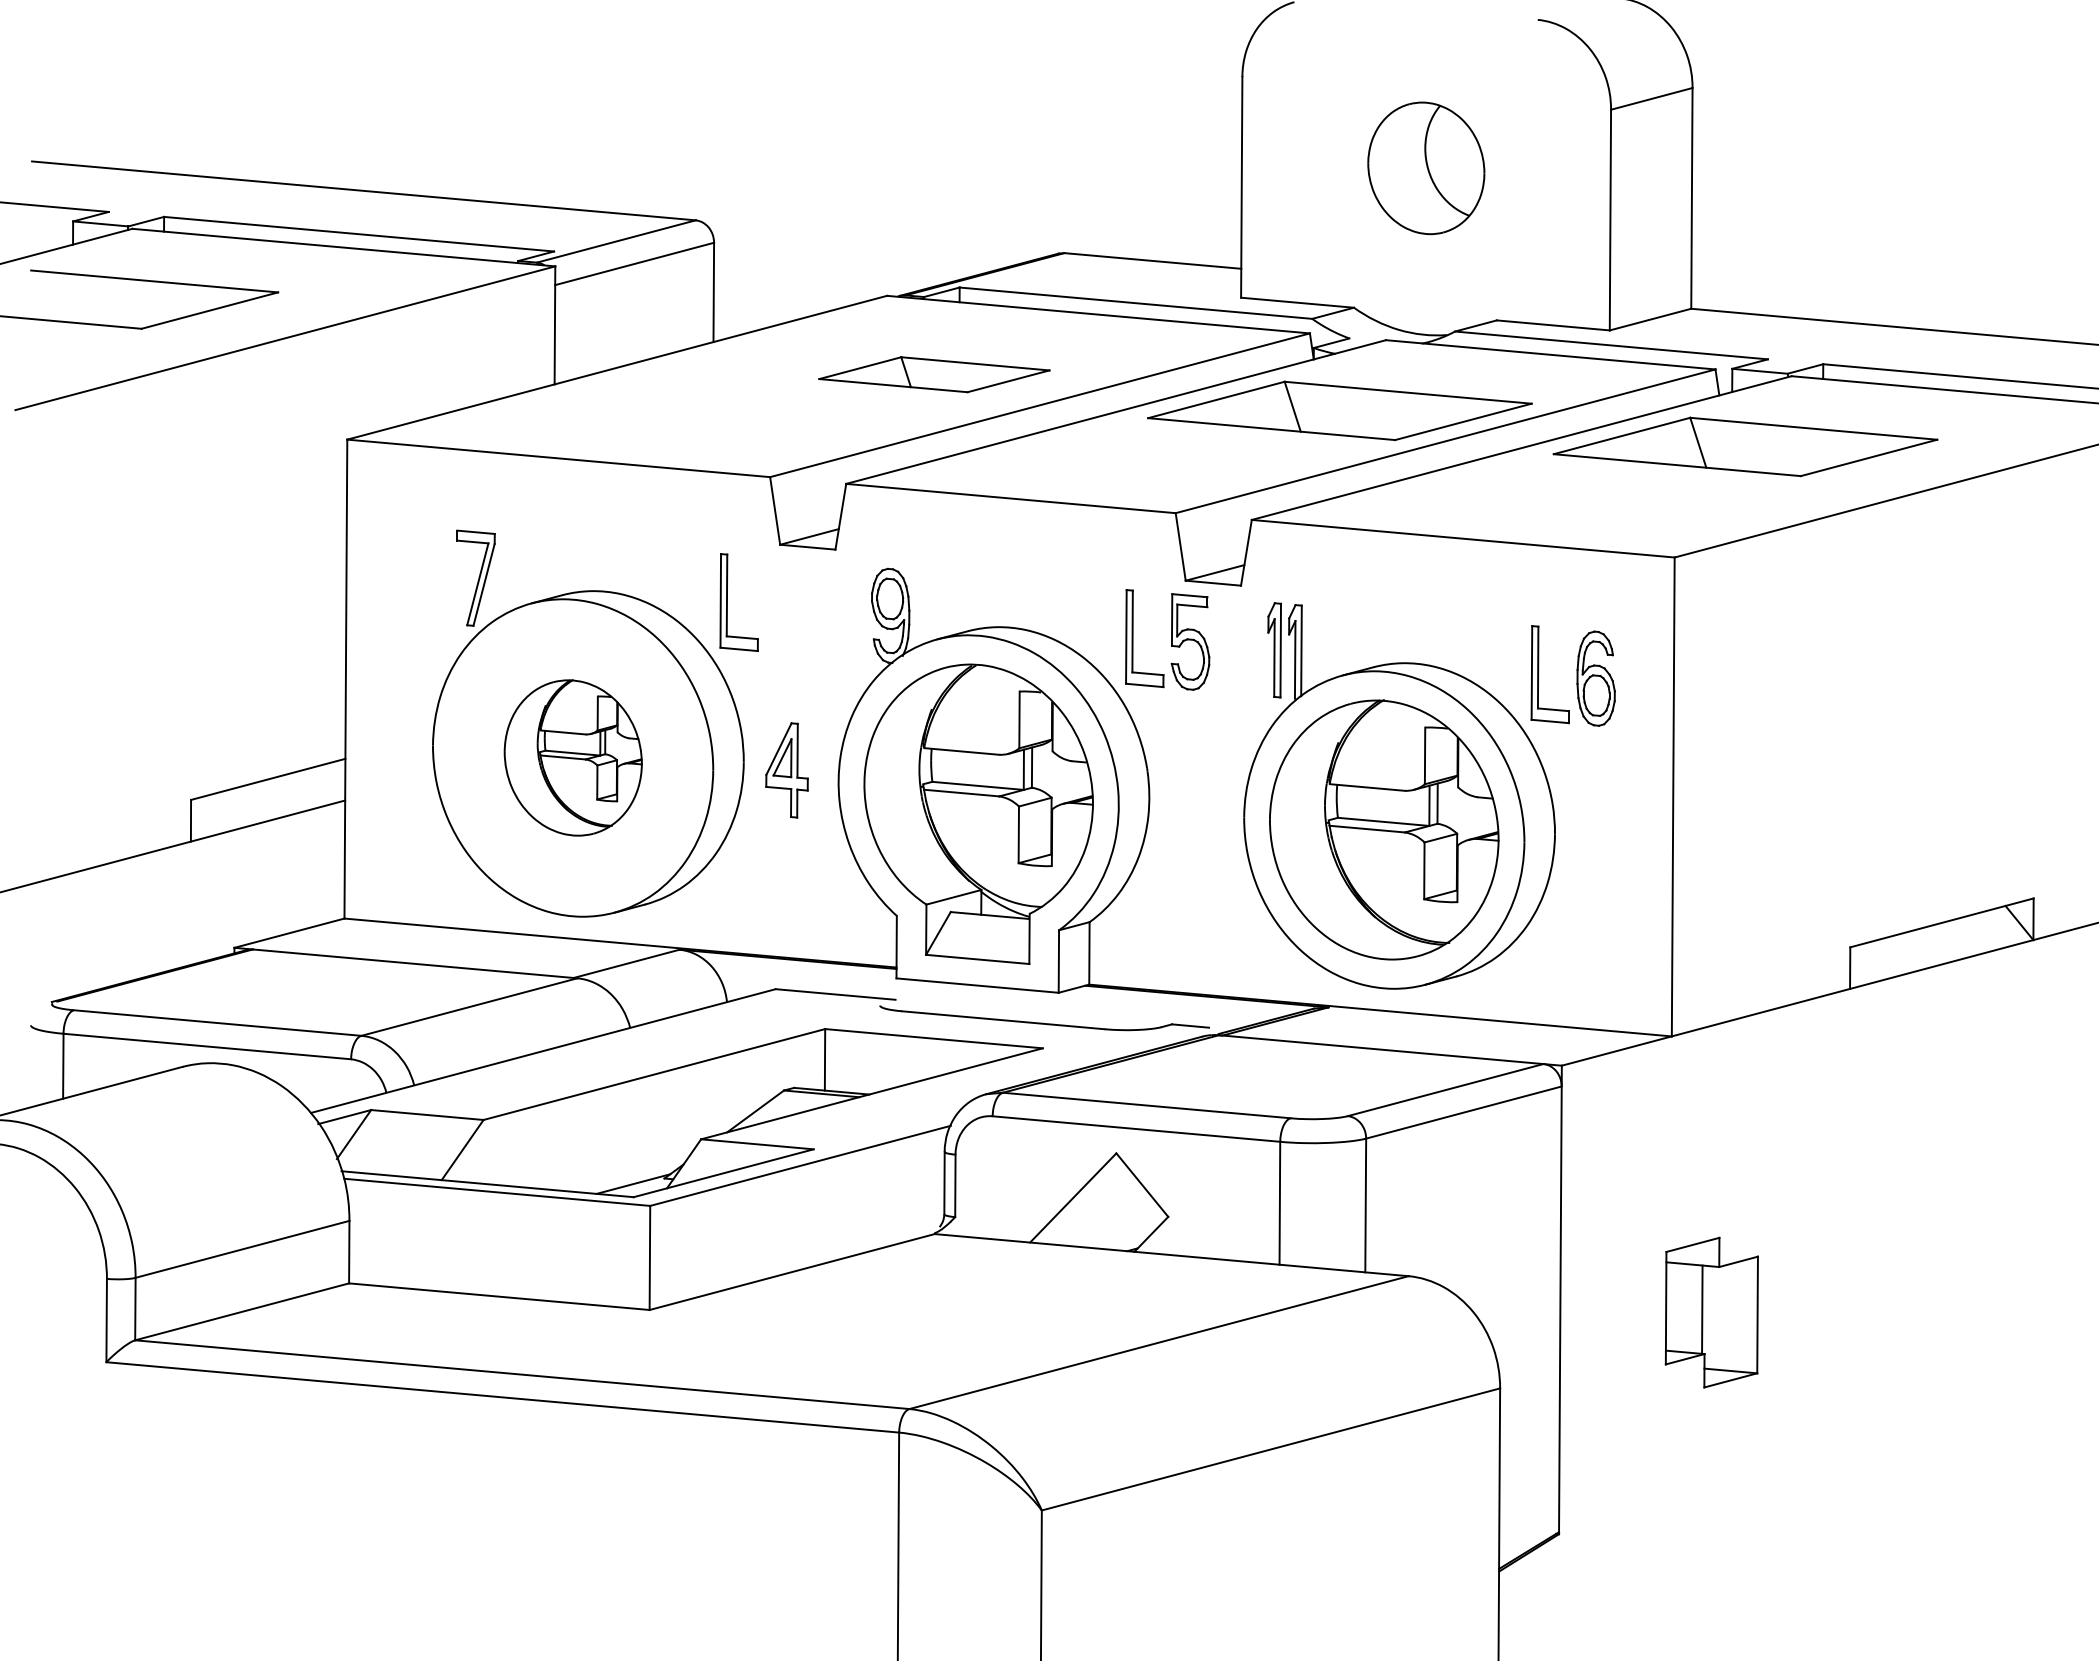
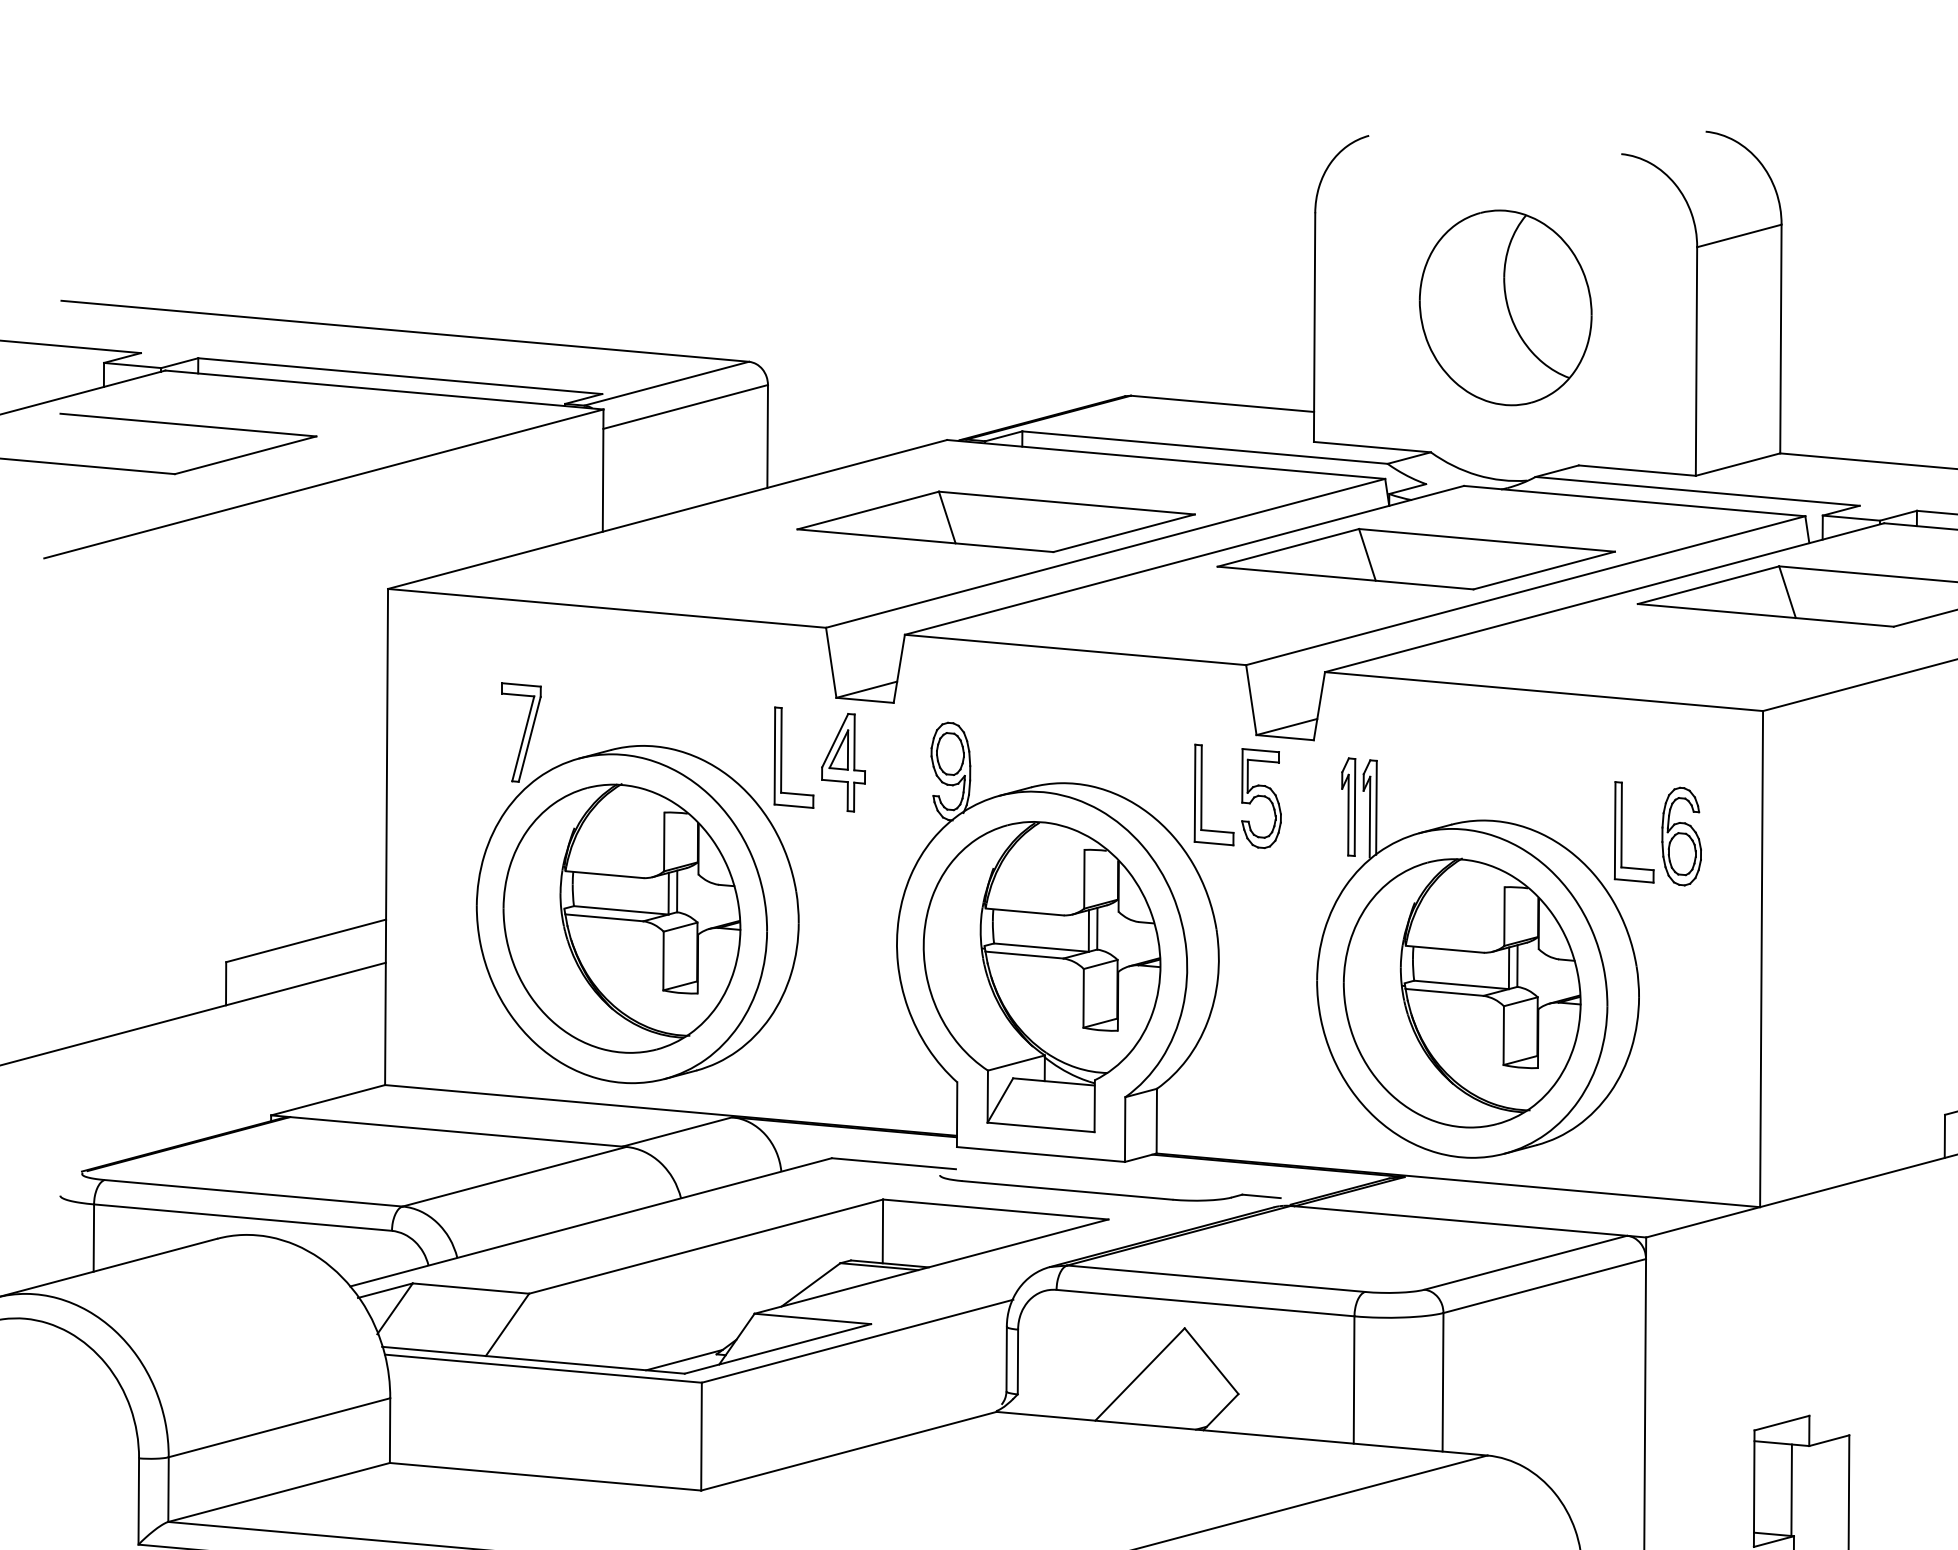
part: (1426, 168) -> (1505, 308), size x1.43
part: (934, 374) -> (996, 521), size x1.67
part: (573, 757) -> (622, 918), size x1.67
part: (786, 770) -> (842, 762), moved

